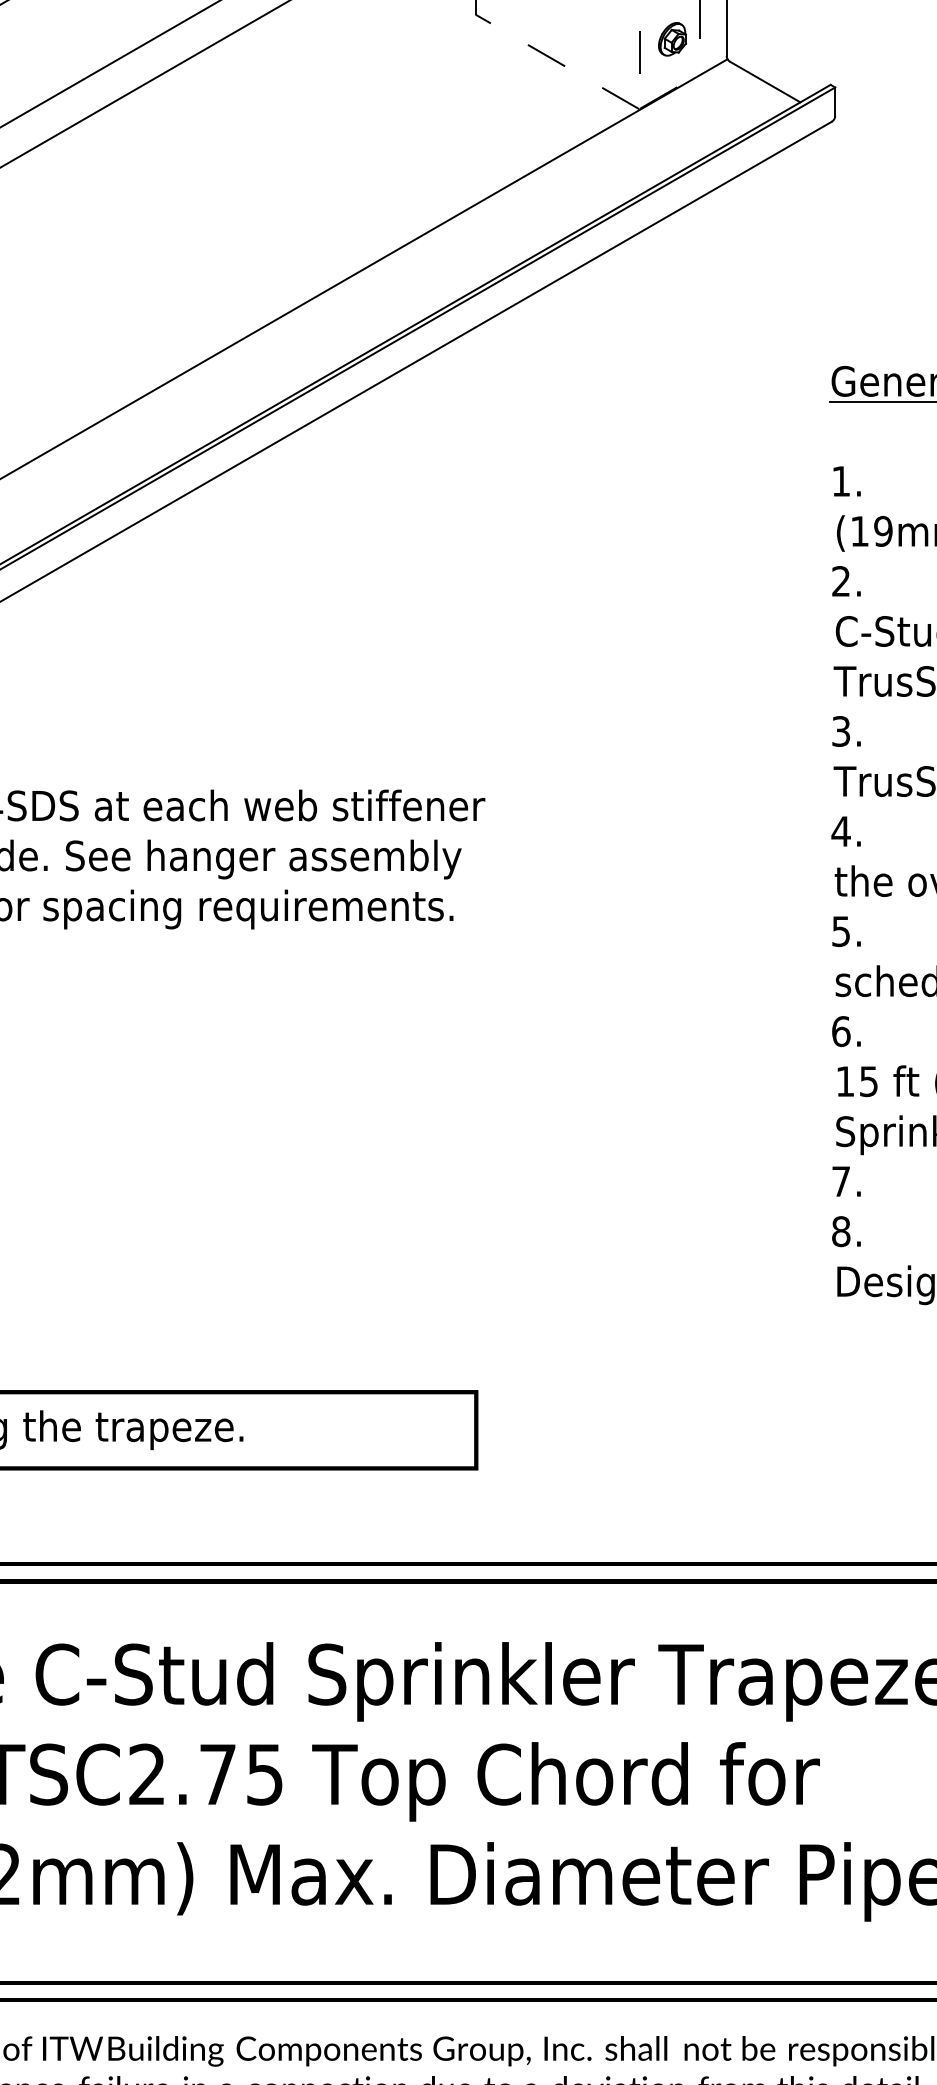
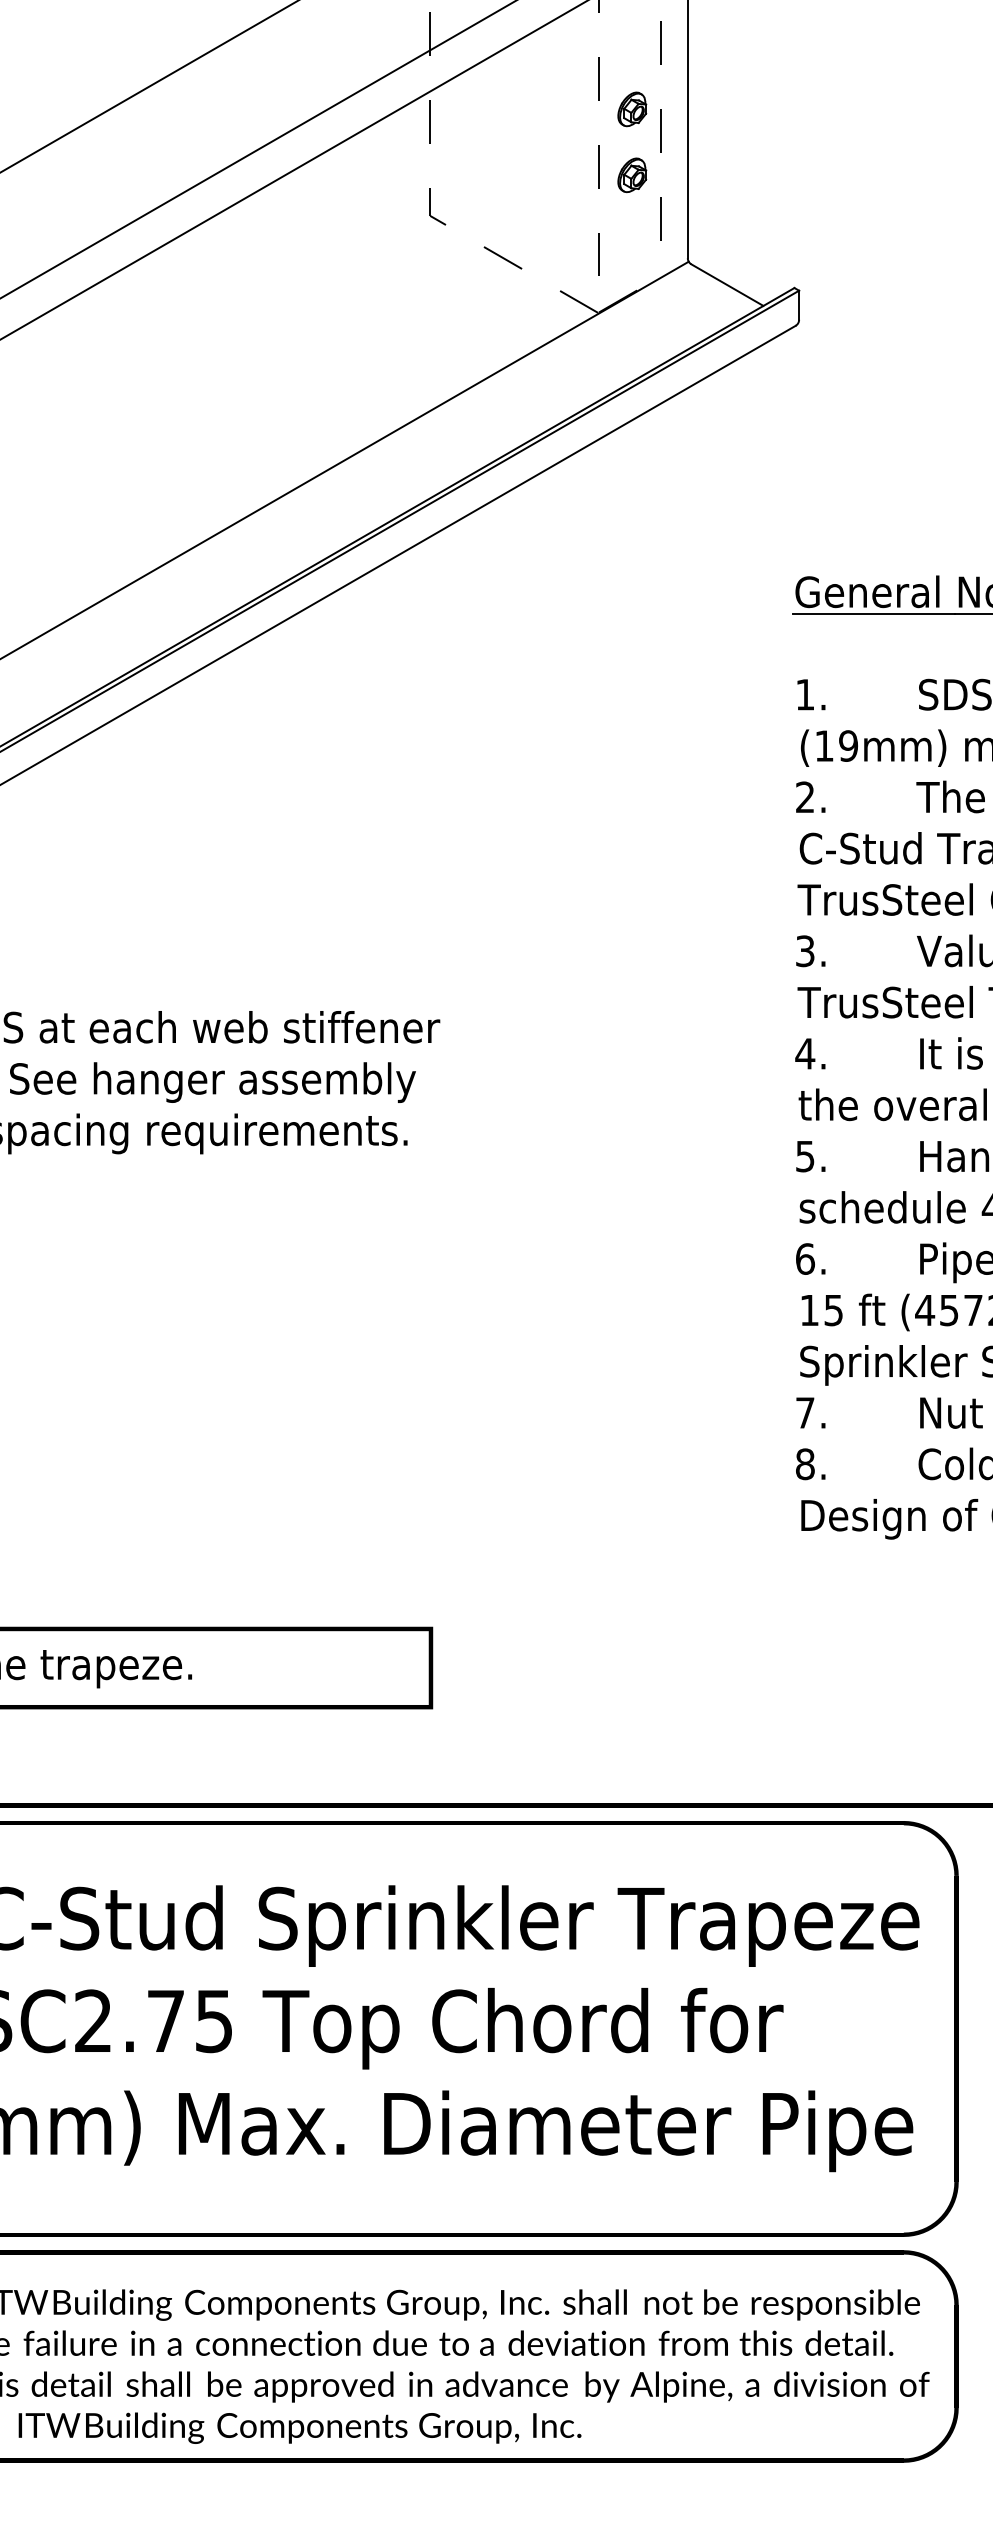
part: (672, 38) -> (632, 240), removed

